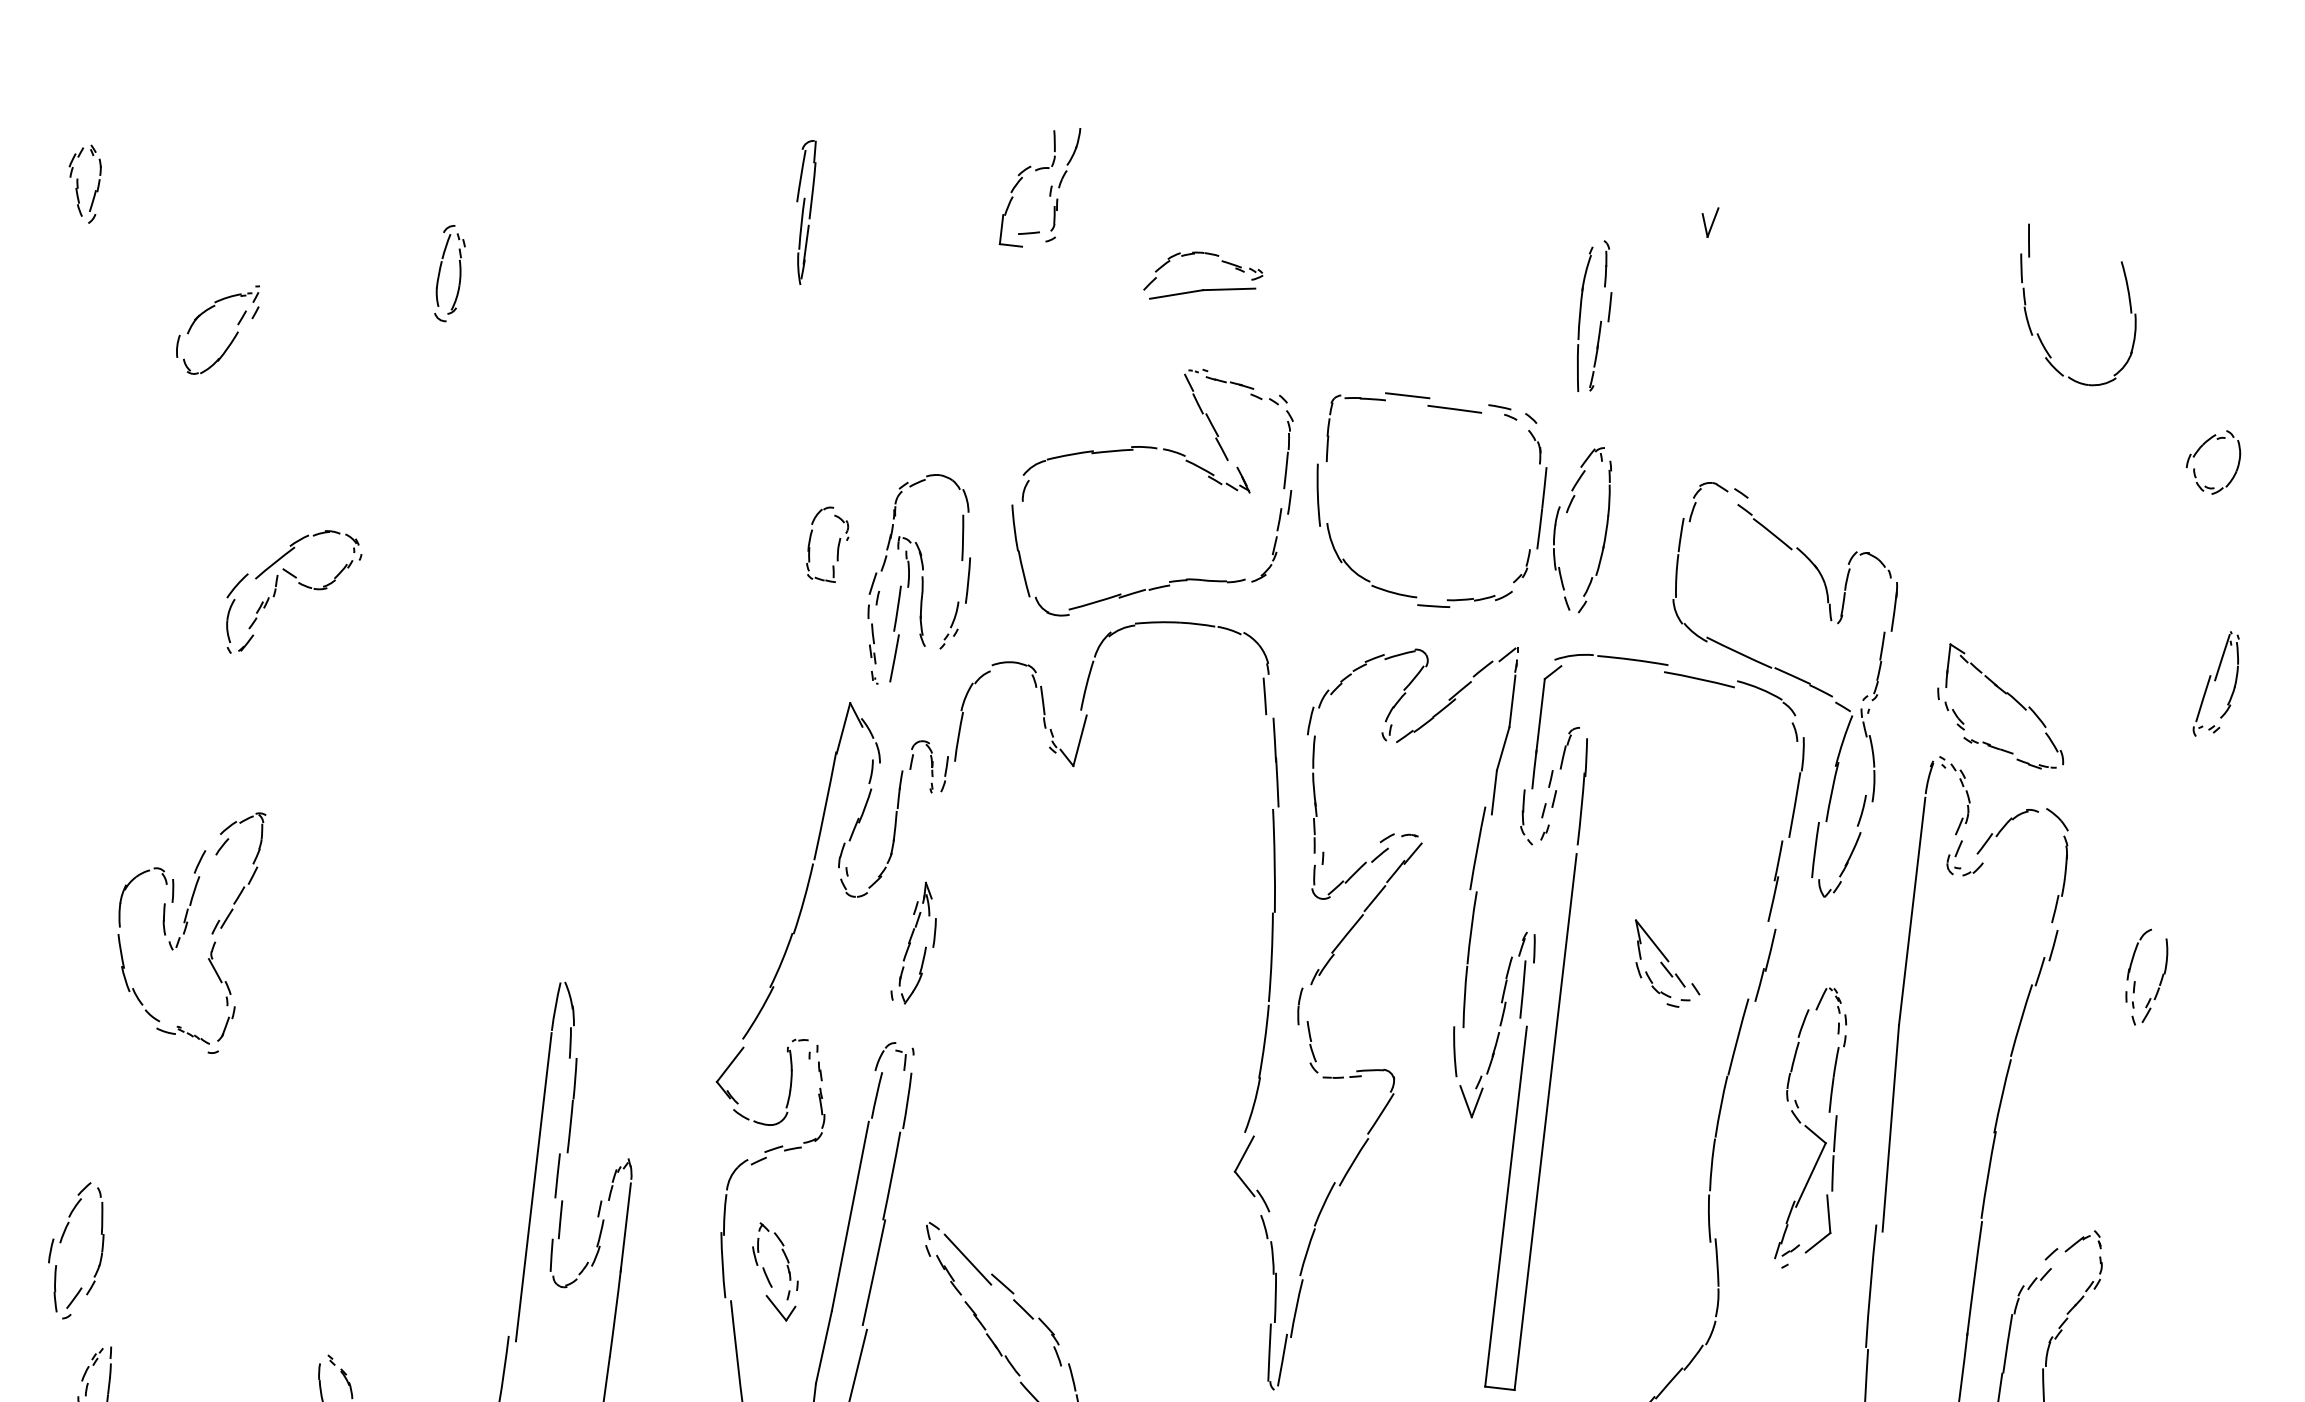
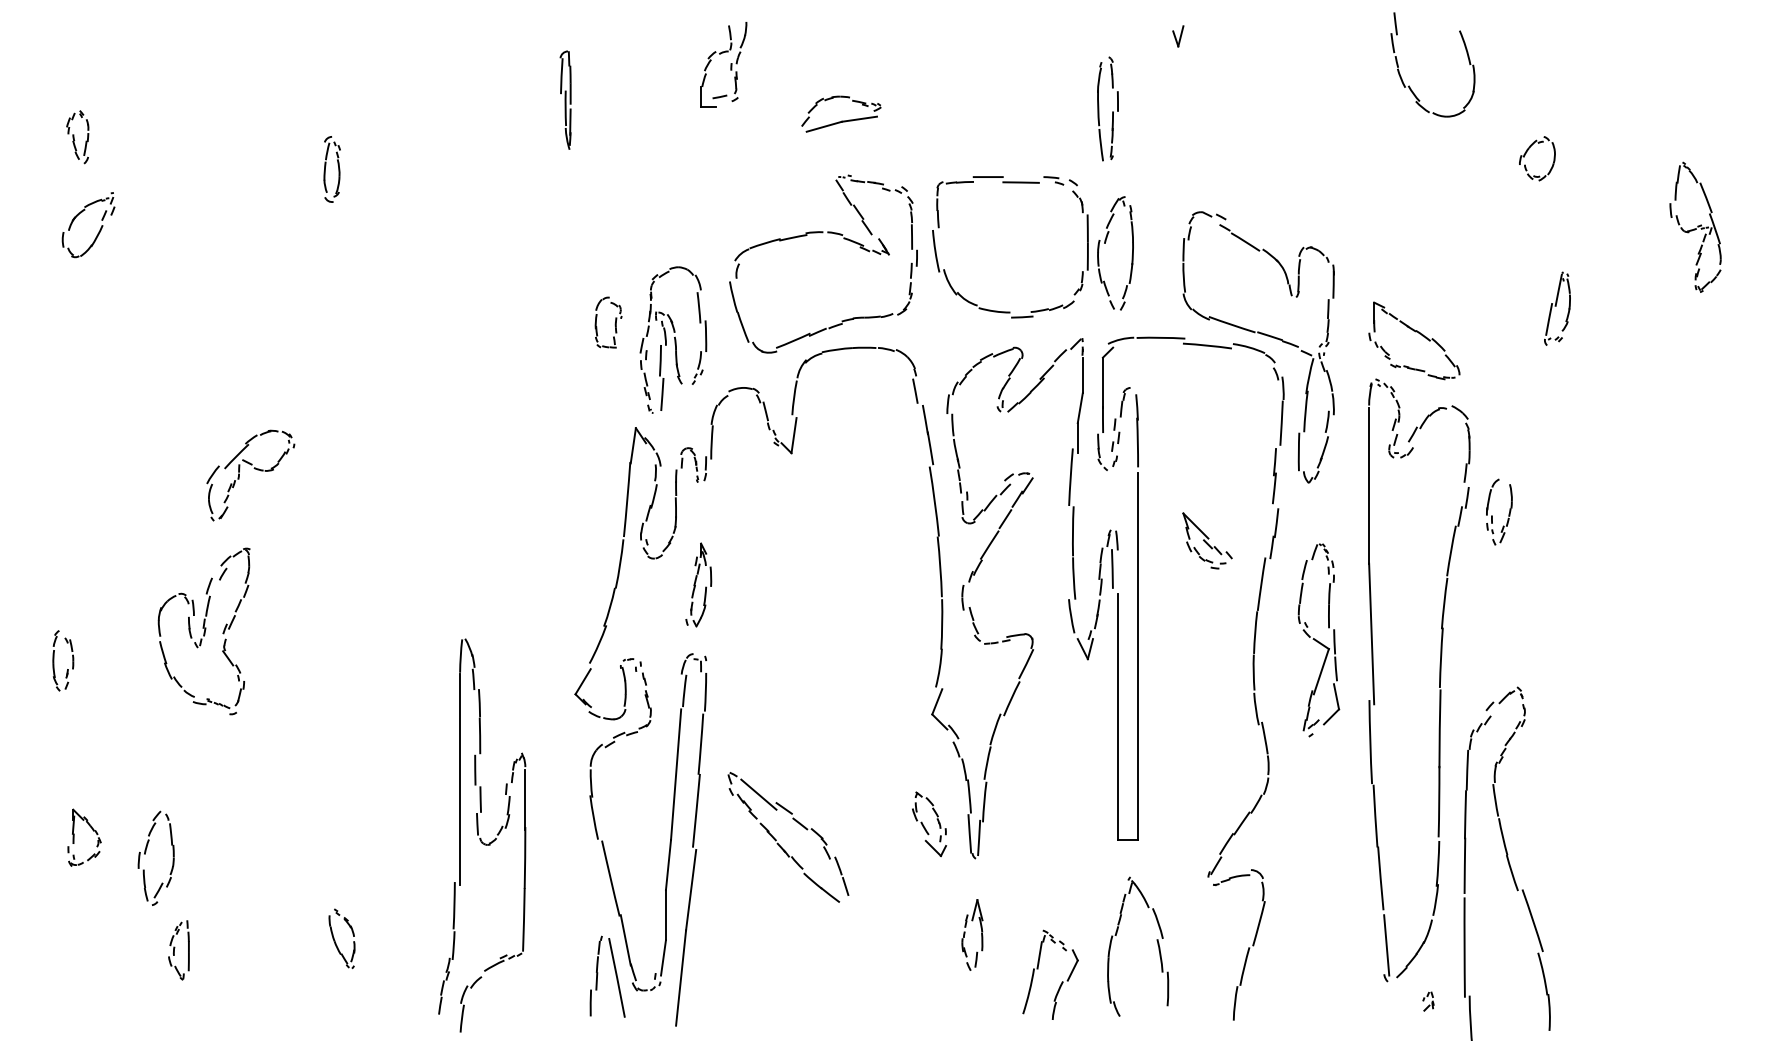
part: (230, 340) -> (98, 231), moved
part: (298, 585) -> (254, 469), moved
part: (2135, 981) -> (1492, 515), moved
part: (774, 1272) -> (929, 824), moved

